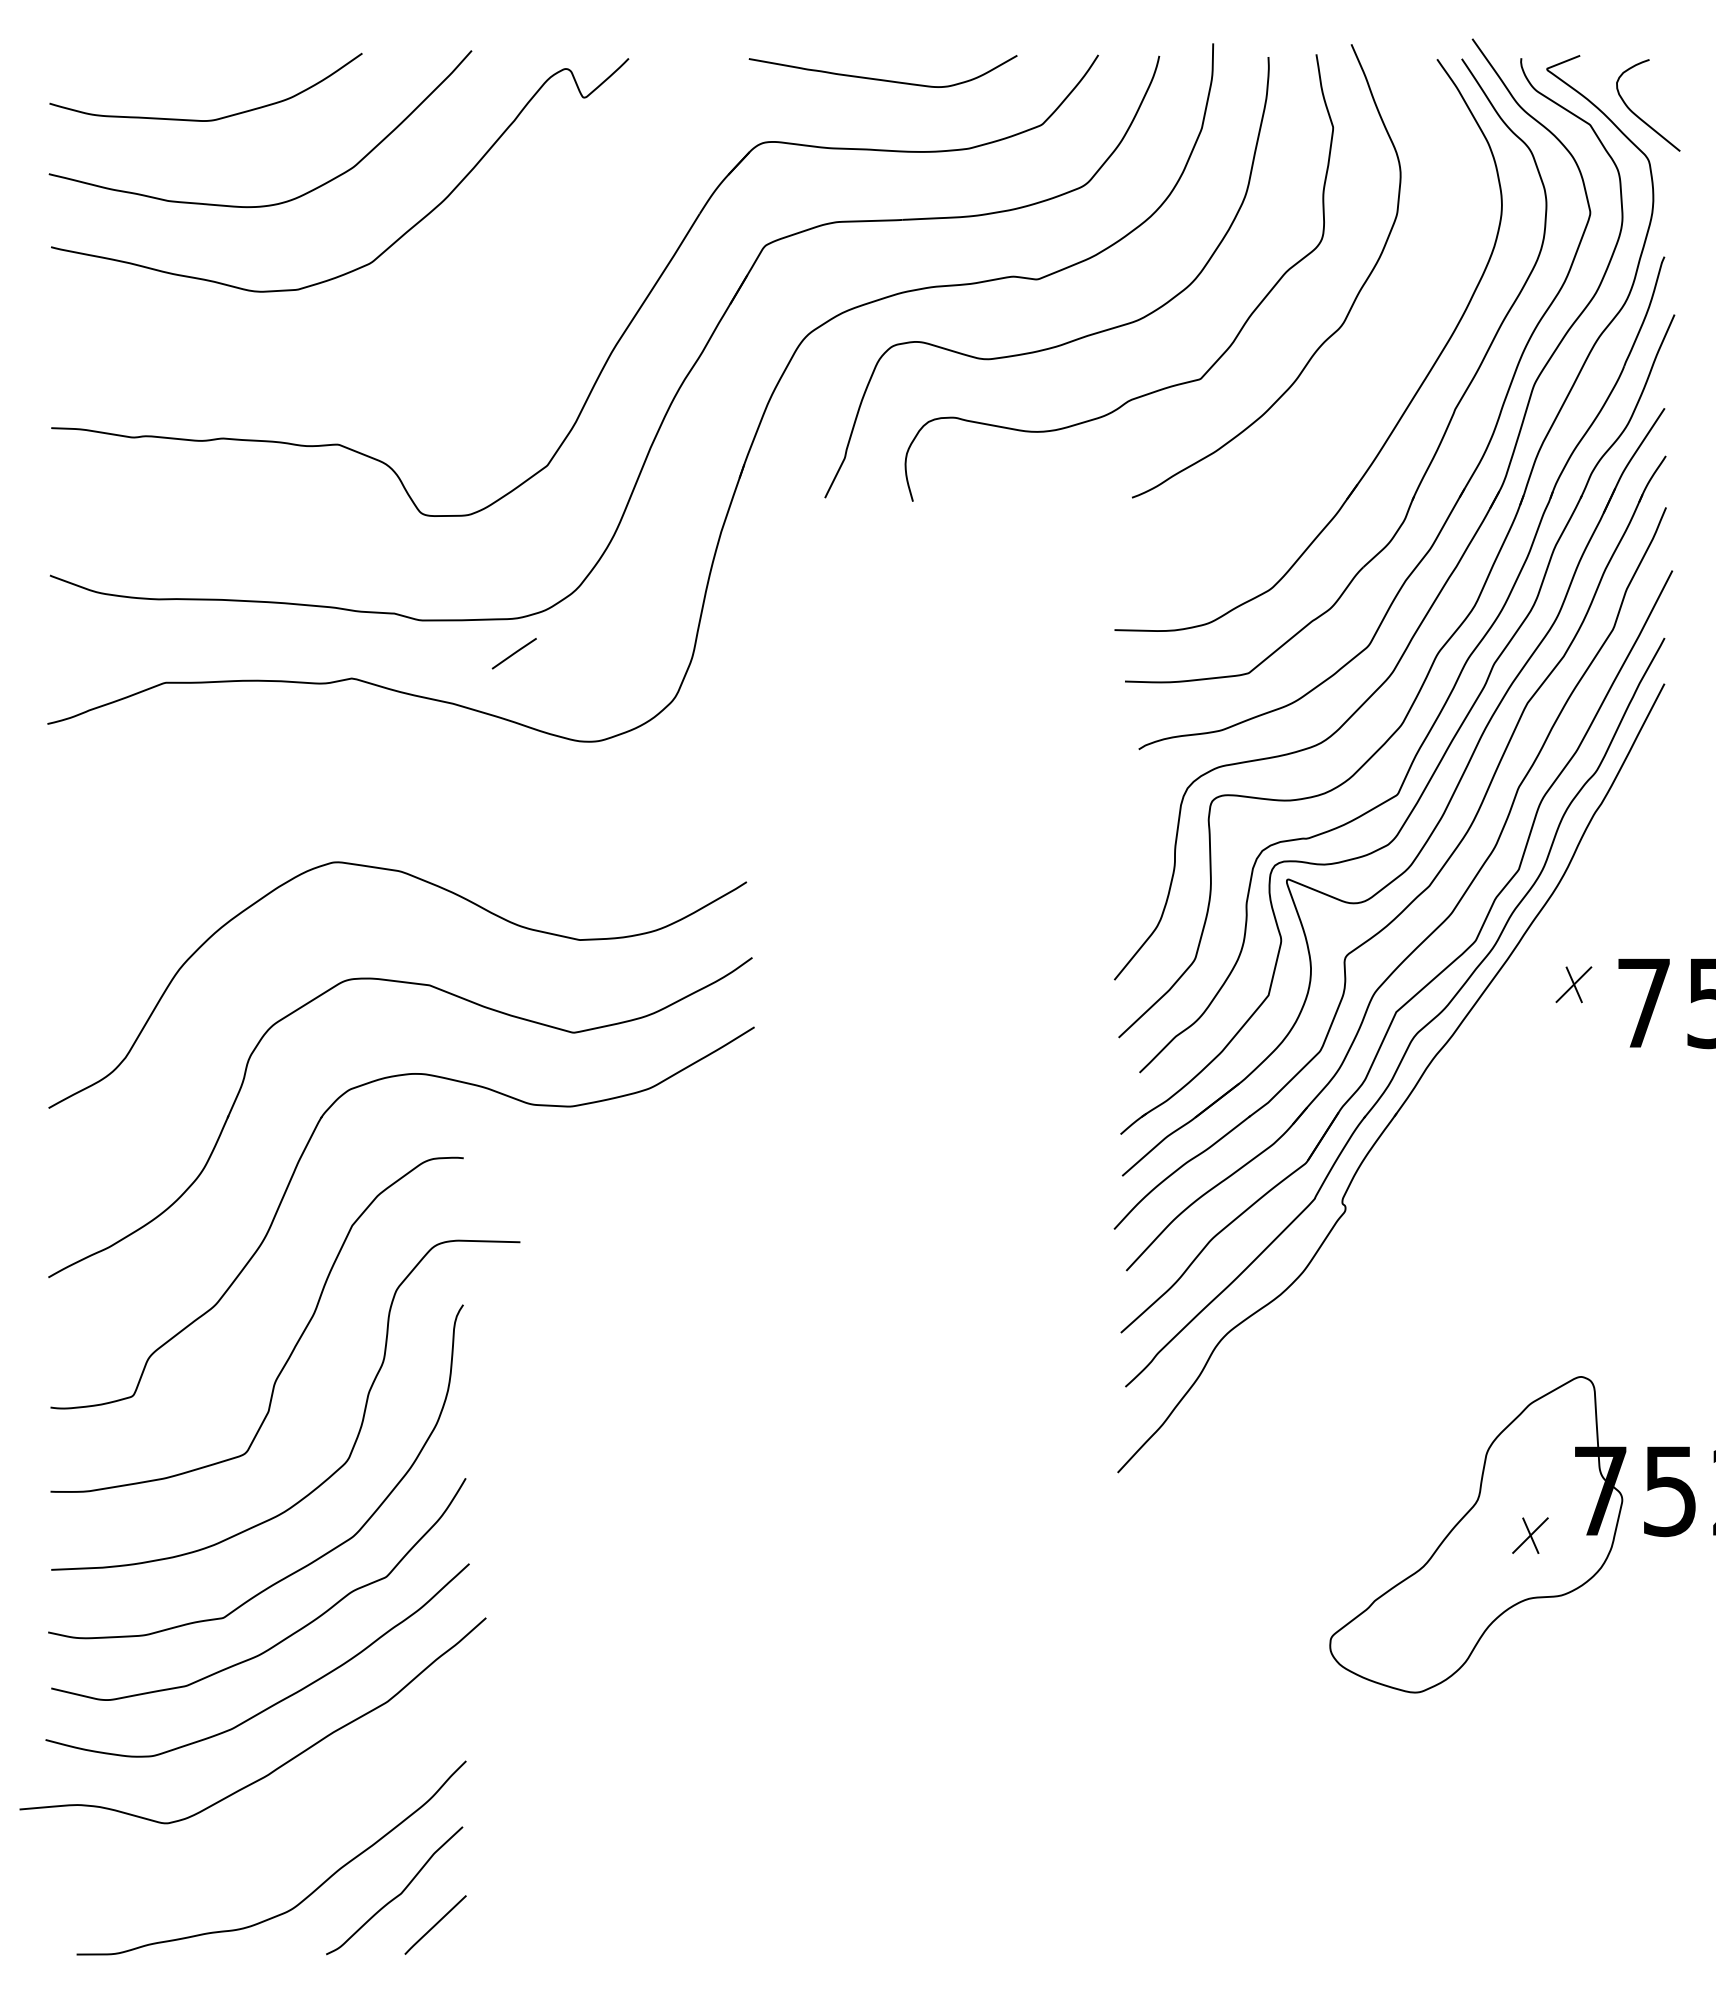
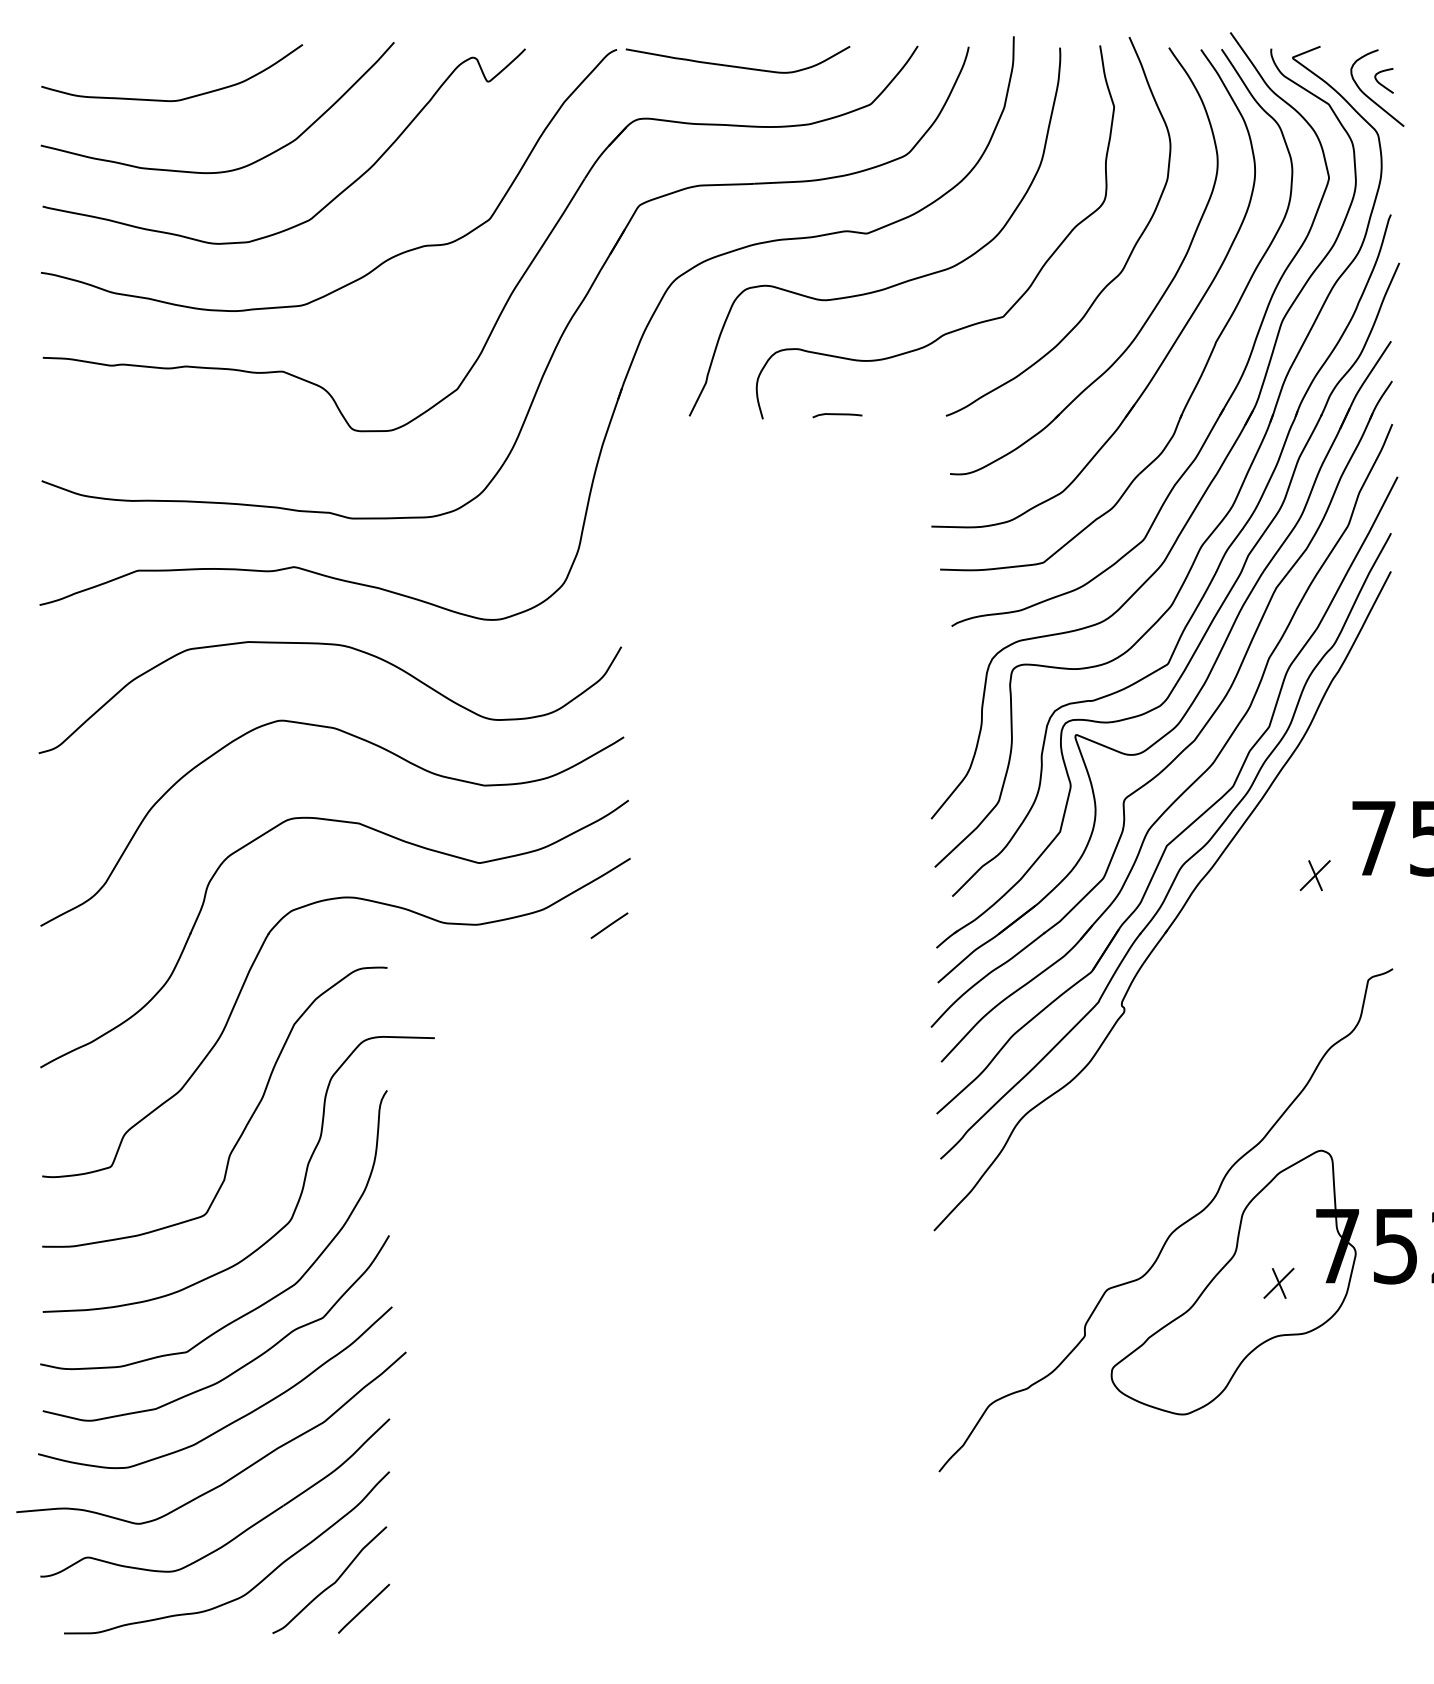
curve: (1652, 99) -> (1380, 83), added
curve: (459, 312) -> (383, 261), added
part: (1381, 367) -> (1154, 307), added
curve: (1001, 496) -> (836, 414), added
line: (513, 653) -> (608, 925), moved
curve: (400, 772) -> (334, 645), added
part: (1573, 984) -> (1314, 875), moved
curve: (1406, 1470) -> (1175, 1228), added
part: (290, 1832) -> (242, 1531), added

